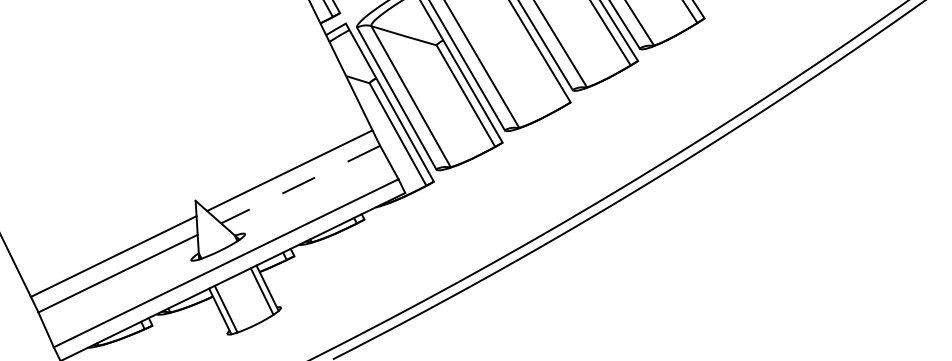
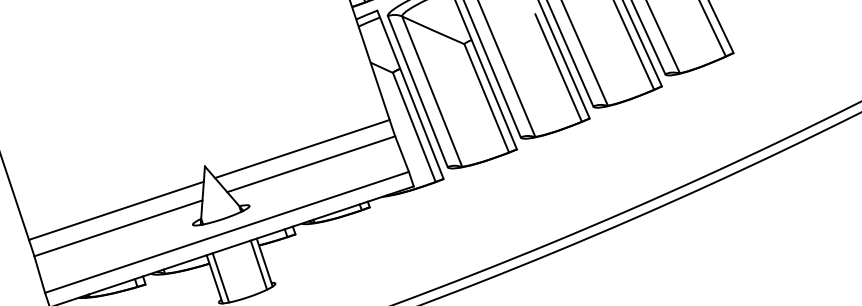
line: (533, 56) -> (558, 68), added
line: (300, 184) -> (311, 164), dashed -> solid

